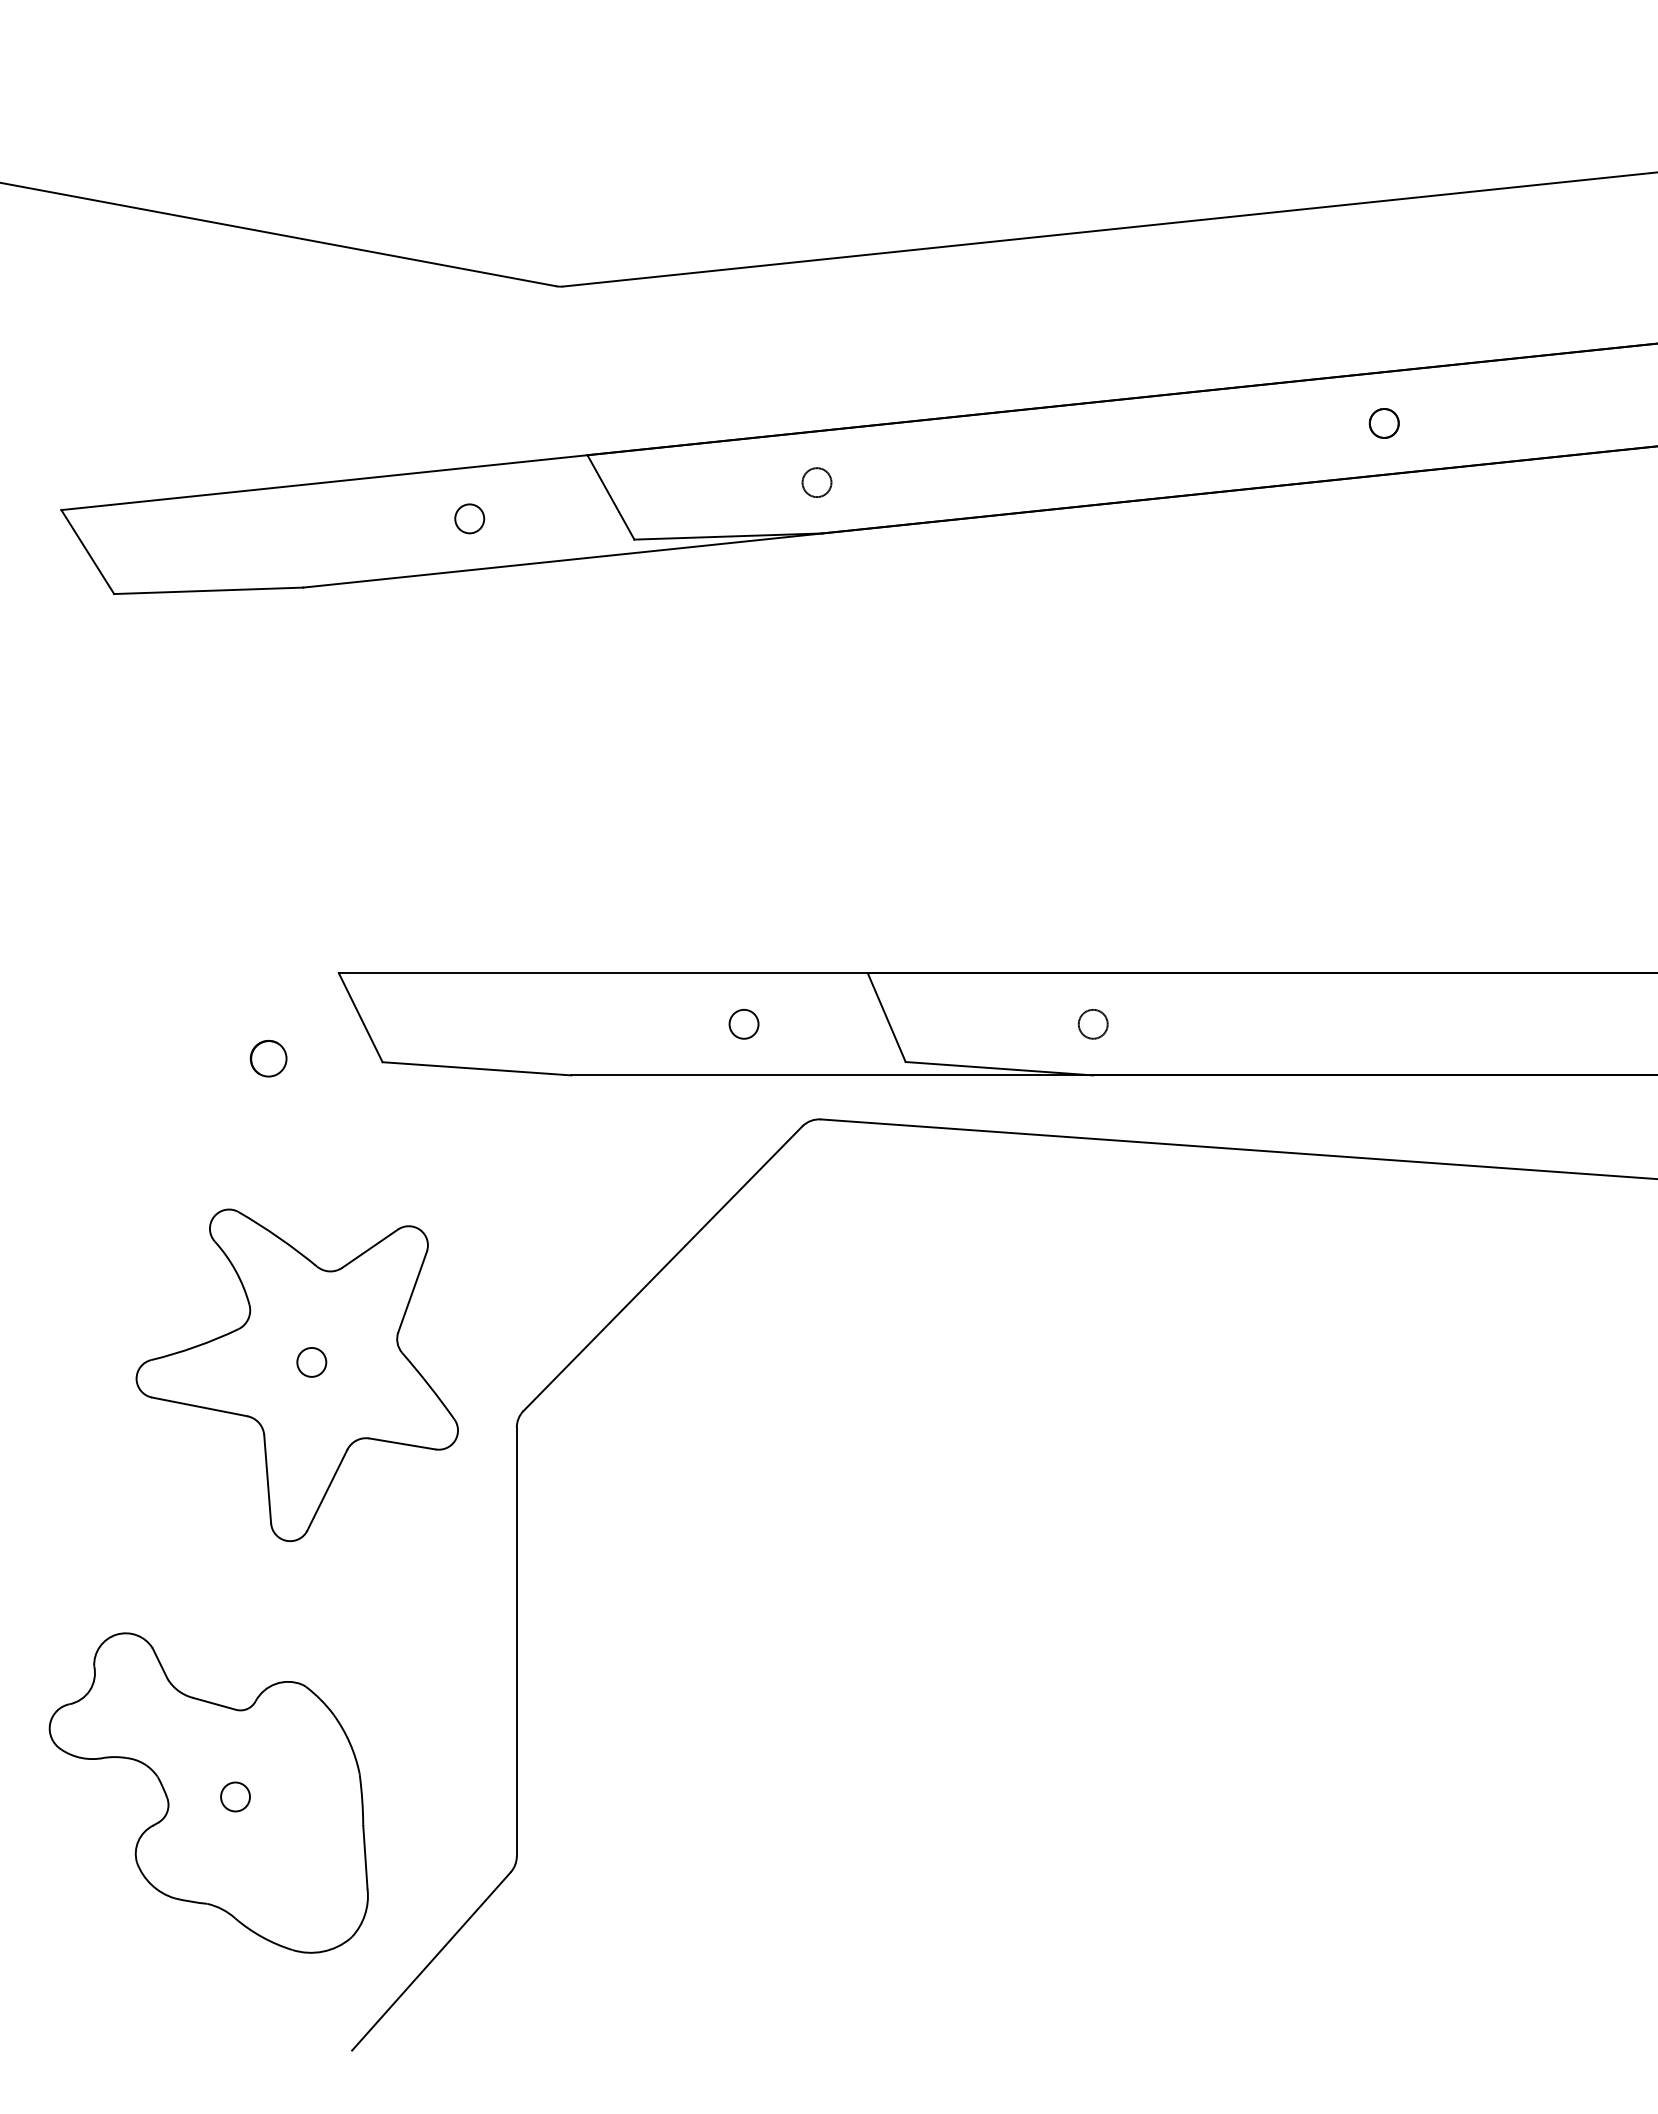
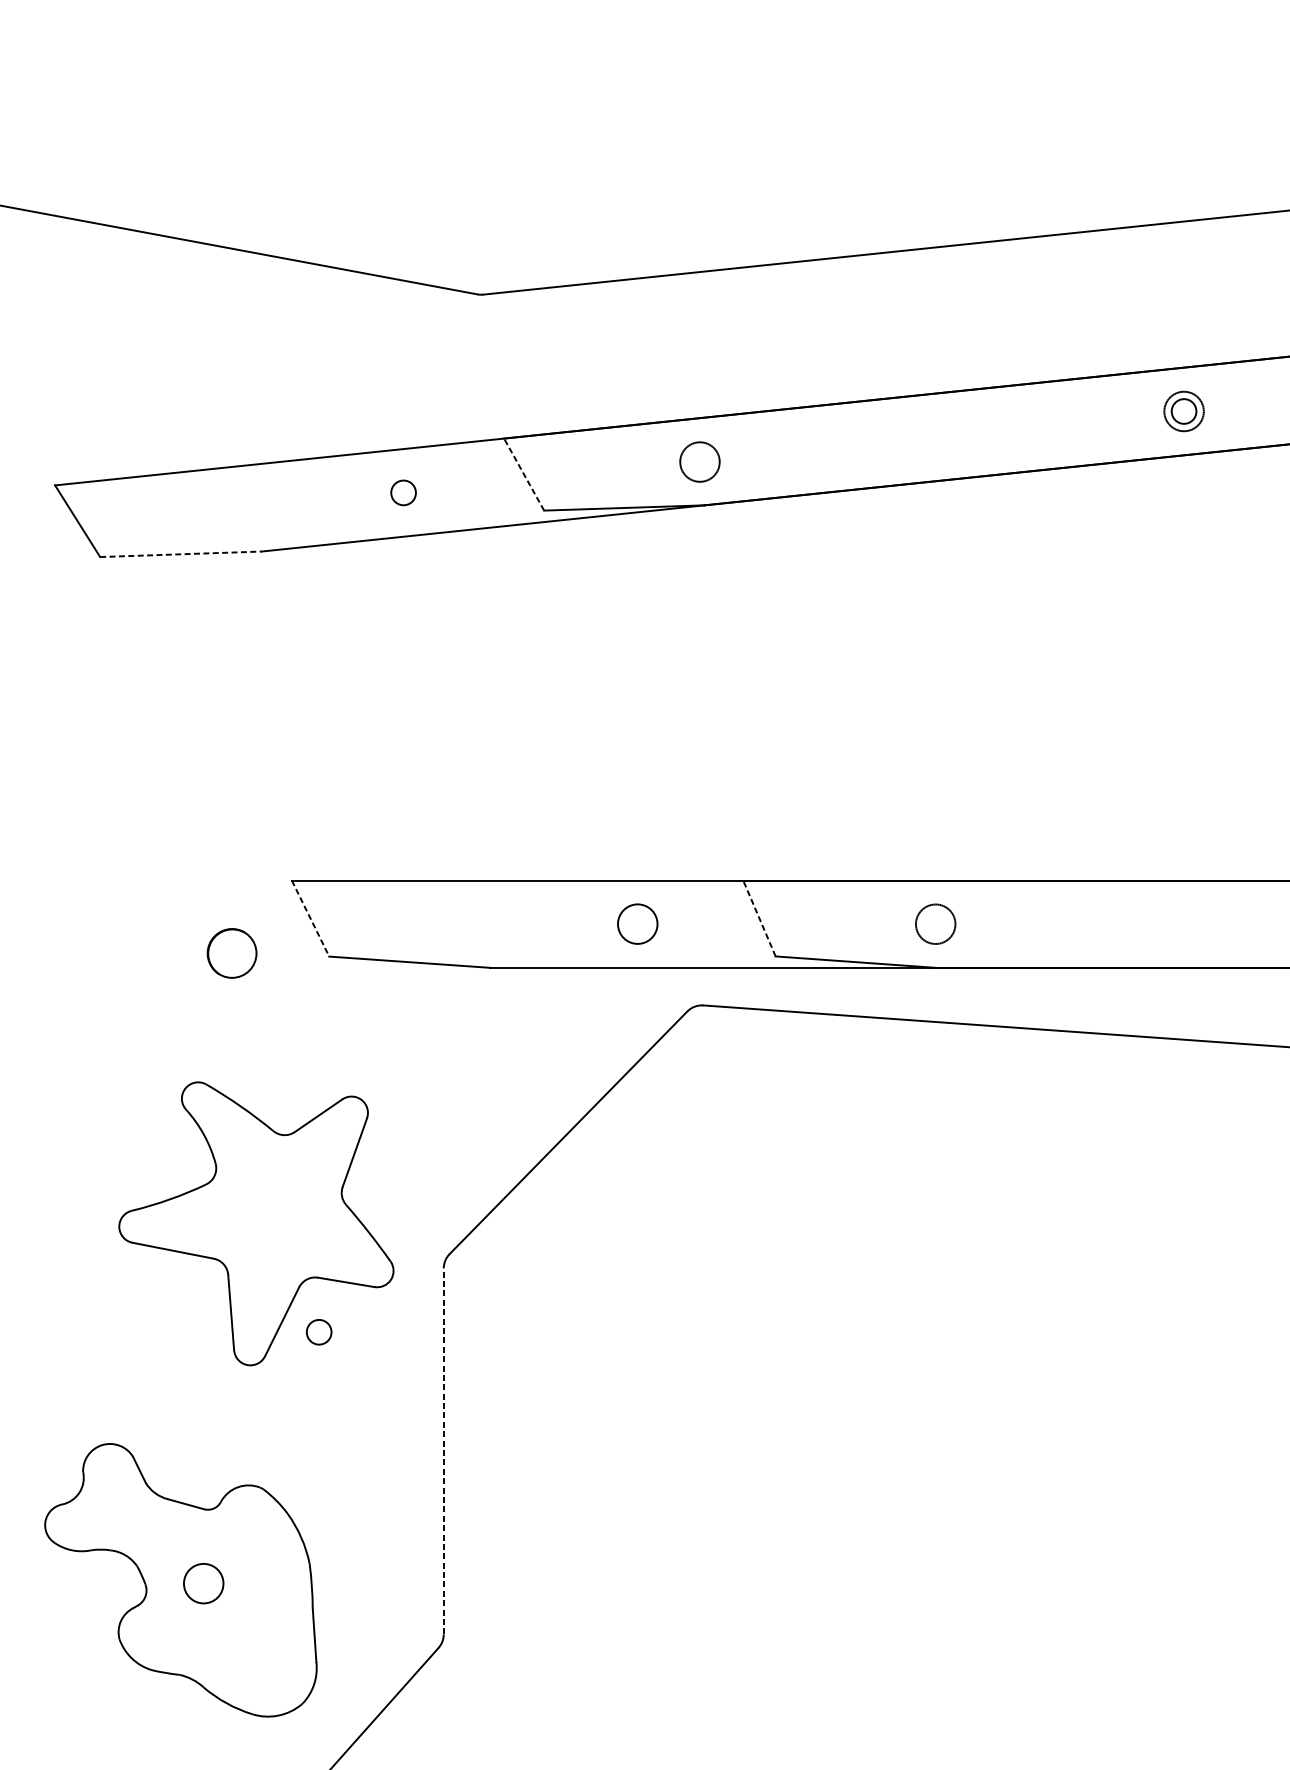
circle: (1383, 423) -> (1183, 411), size x1.6
circle: (816, 482) -> (699, 461), size x1.6
line: (610, 496) -> (523, 473), solid -> dashed
line: (208, 590) -> (180, 554), solid -> dashed
line: (360, 1017) -> (310, 918), solid -> dashed
line: (886, 1017) -> (759, 918), solid -> dashed
circle: (1092, 1023) -> (935, 923), size x1.6
circle: (743, 1024) -> (637, 924), size x1.6
part: (268, 1058) -> (231, 953), size x1.6
circle: (311, 1362) -> (318, 1332), moved
line: (516, 1641) -> (443, 1450), solid -> dashed
circle: (235, 1796) -> (203, 1583), size x1.6

